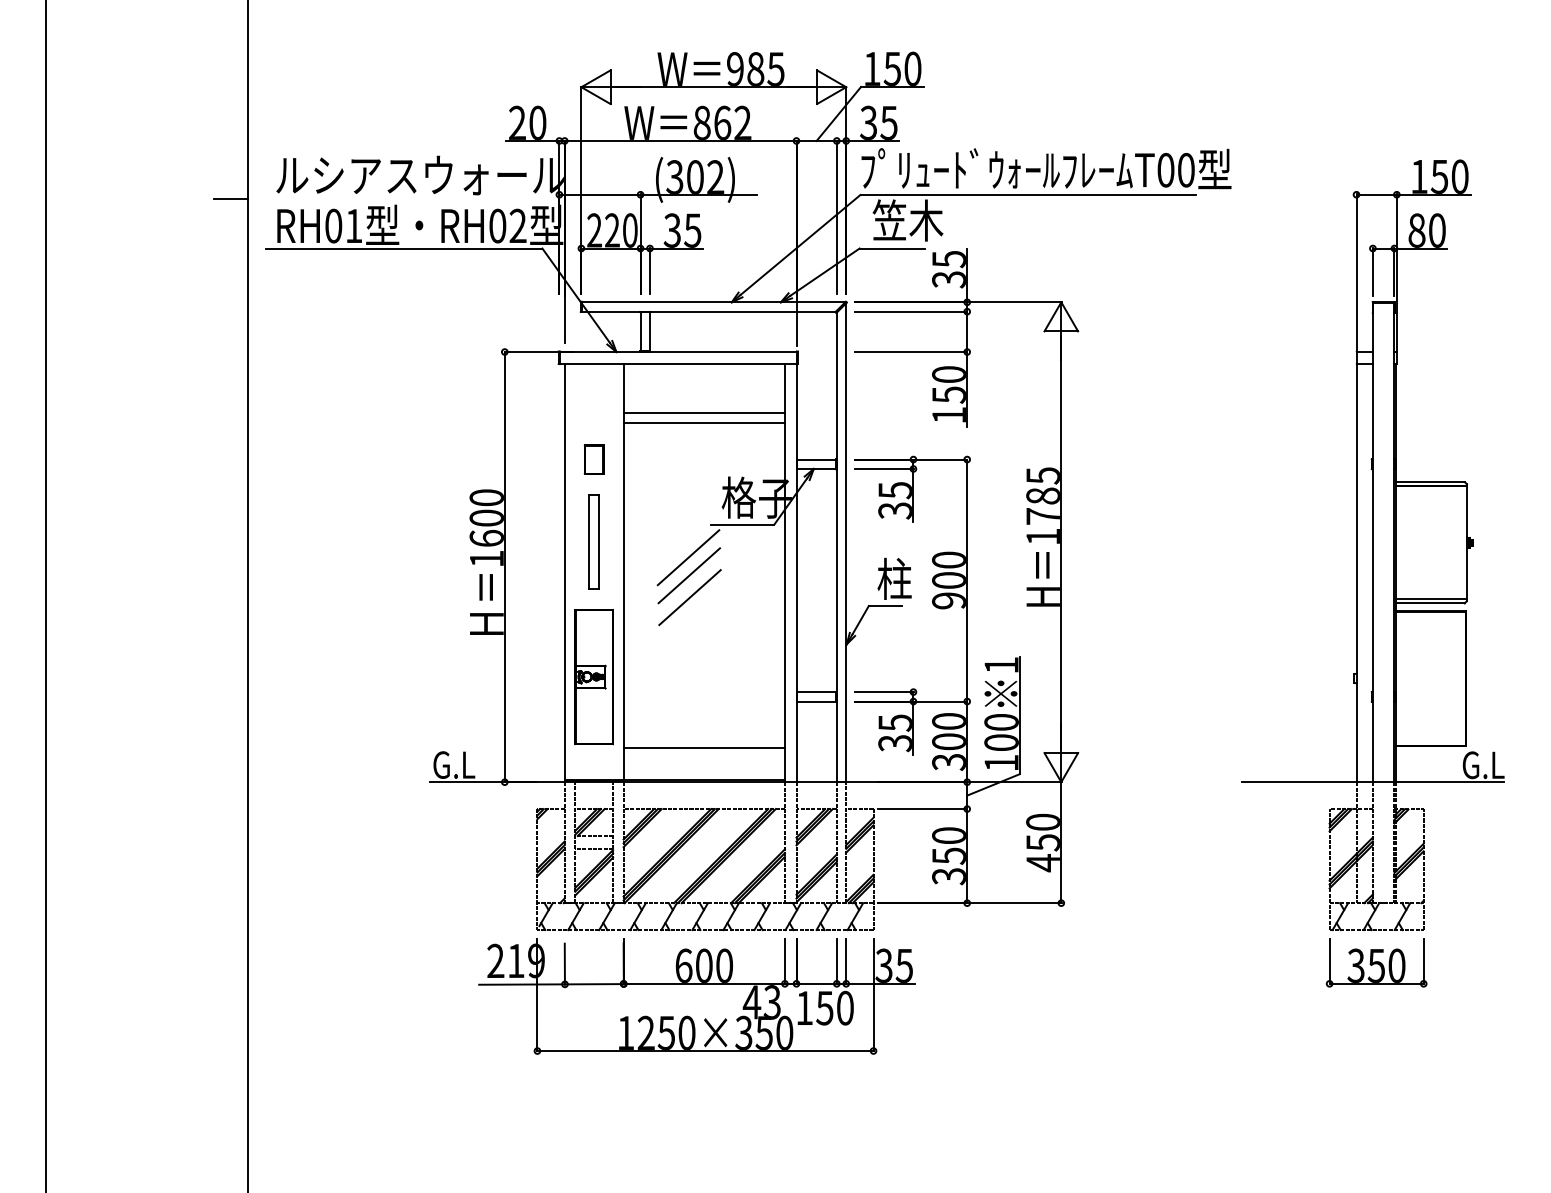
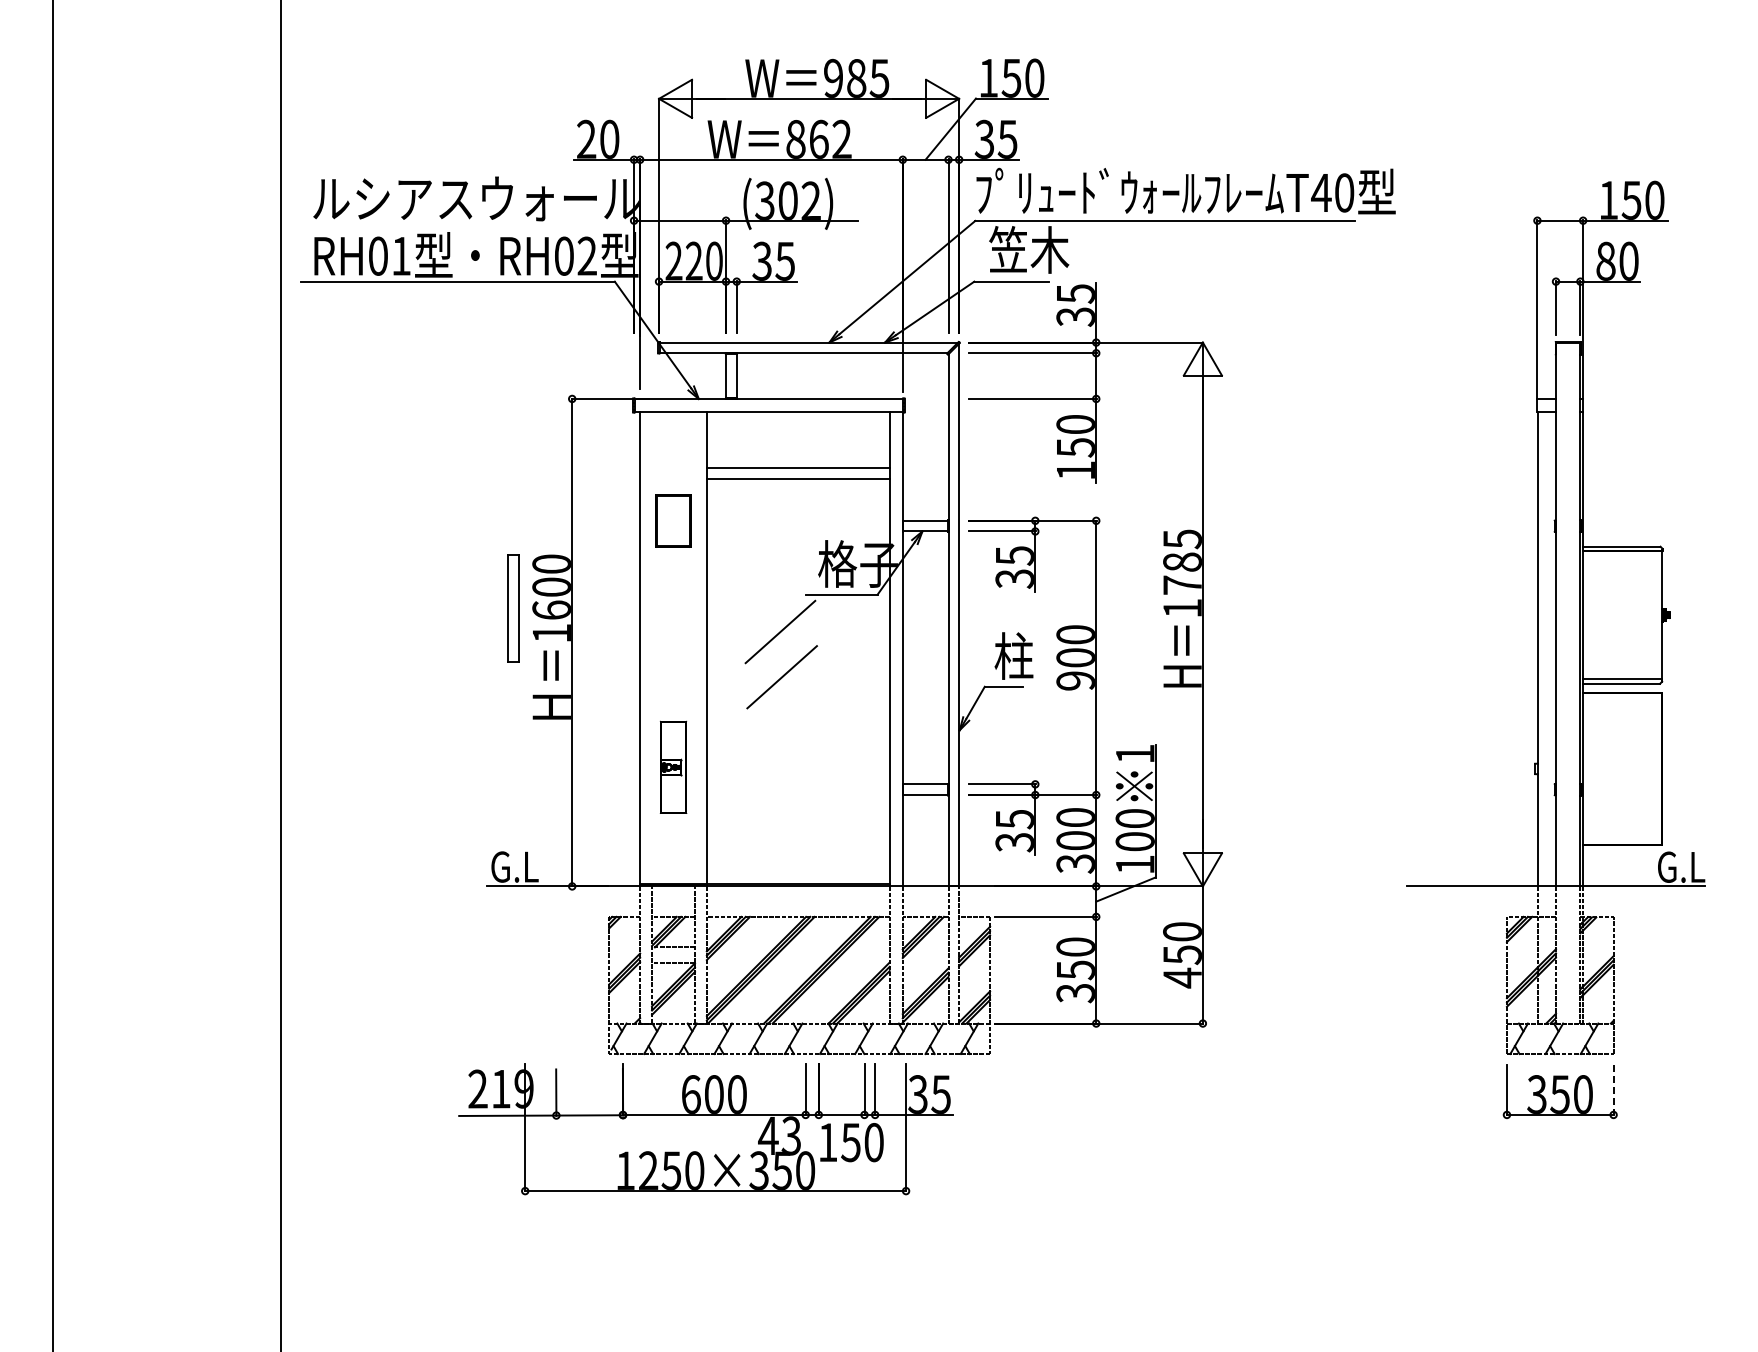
text: (1165, 169) -> (1321, 192), T00 -> T40
line: (231, 198) -> (262, 225), removed
part: (594, 459) -> (673, 520), size x1.6
part: (594, 541) -> (513, 608), moved
line: (689, 575) -> (781, 652), removed
part: (594, 677) -> (673, 767), size x0.6
line: (703, 747) -> (797, 847), removed
line: (1423, 962) -> (1613, 1090), solid -> dashed
part: (696, 996) -> (705, 1129), moved

